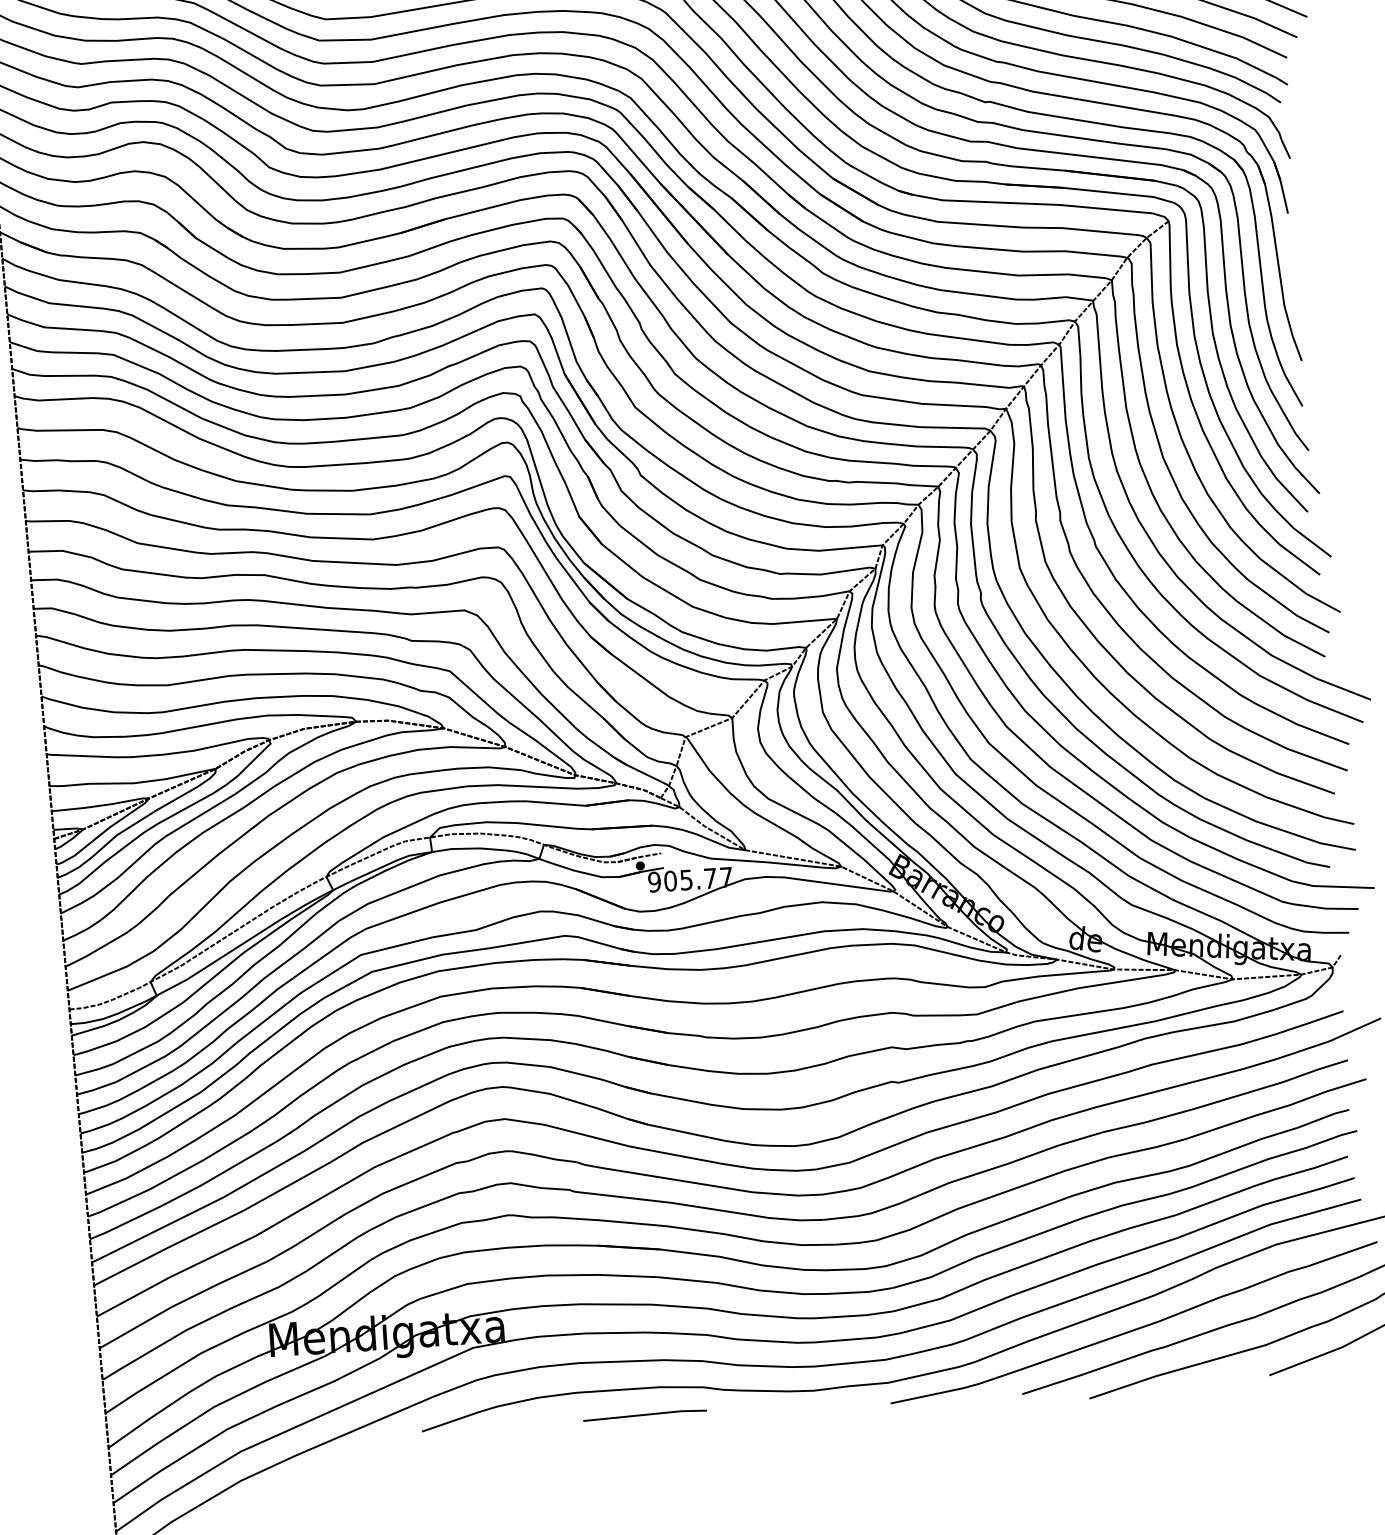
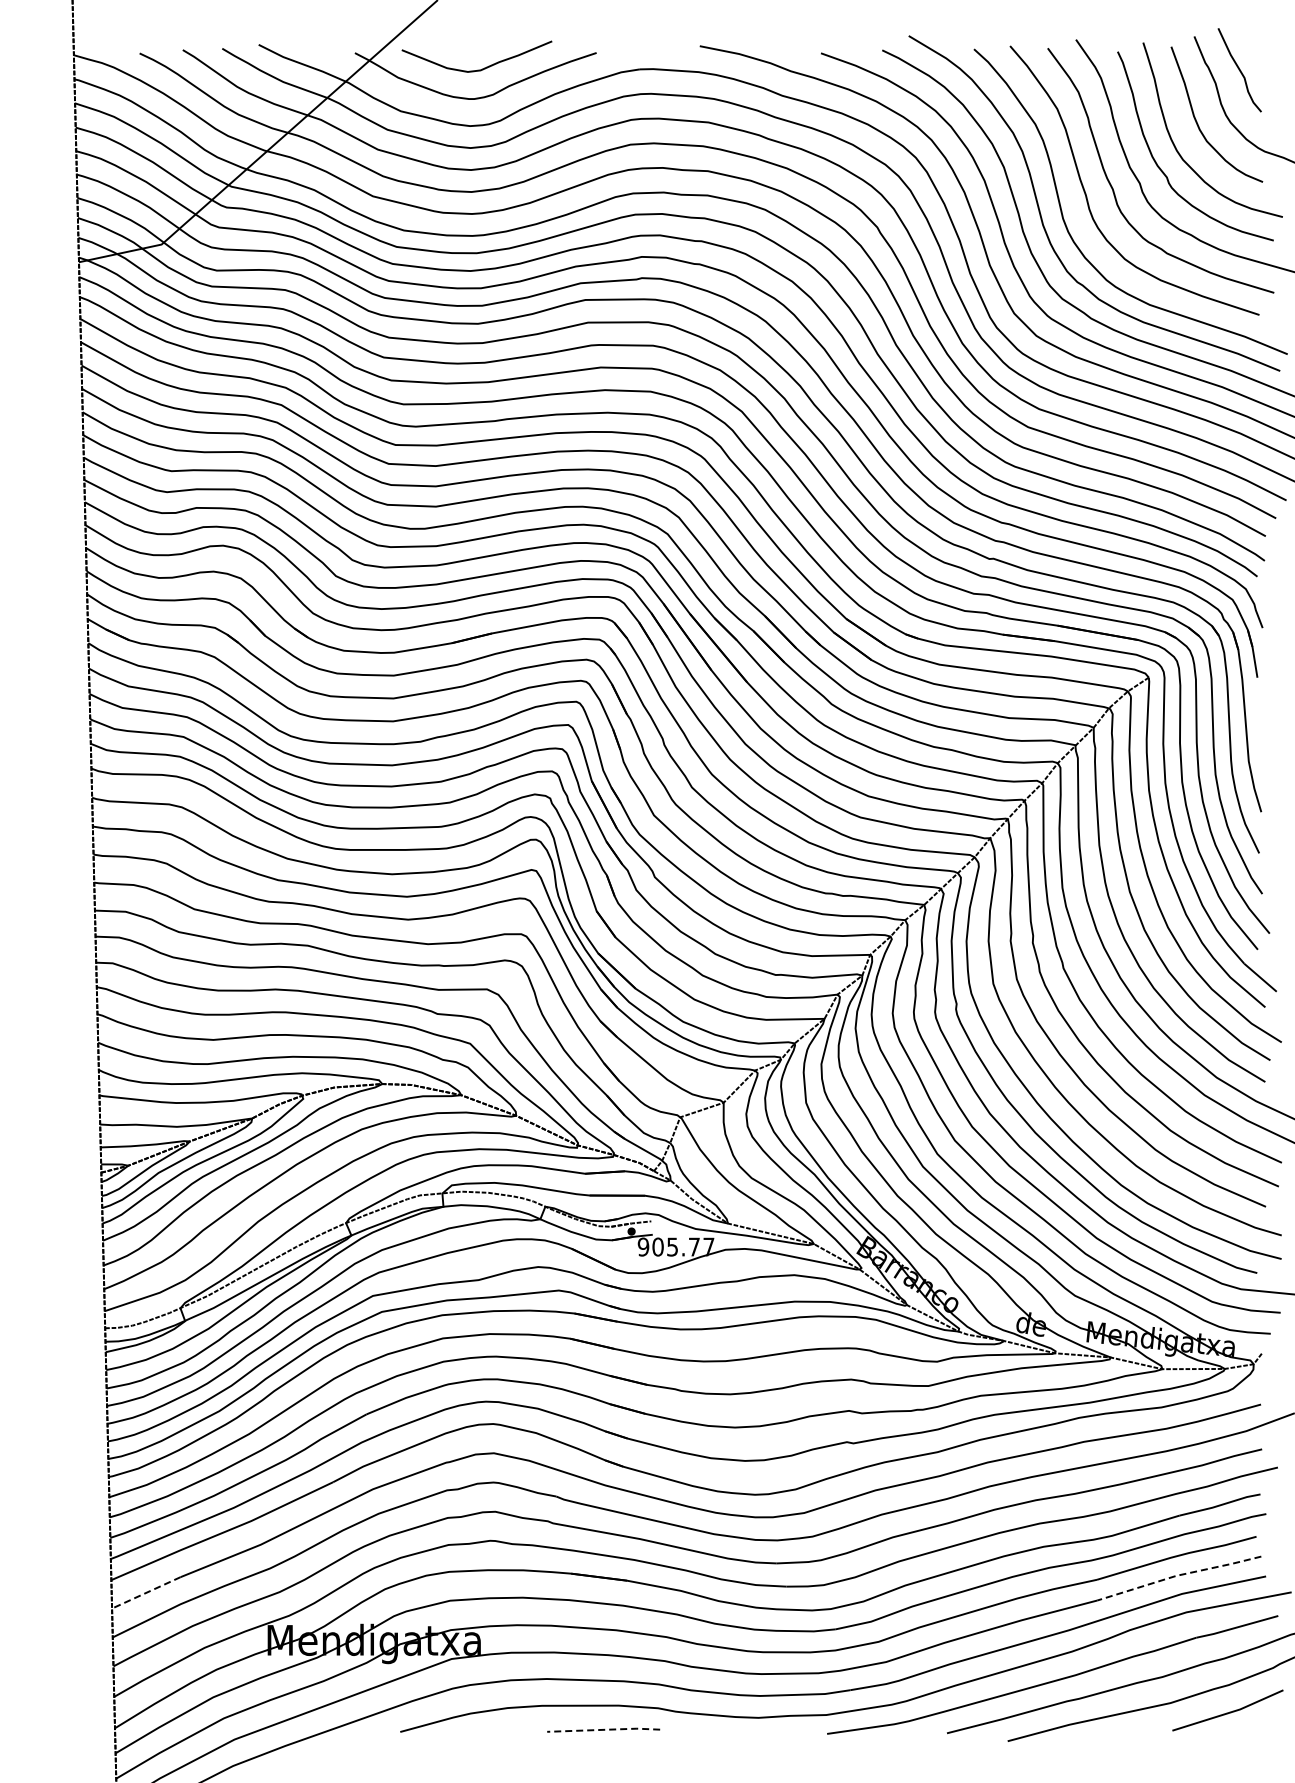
line: (1265, 1204) -> (1178, 1575), solid -> dashed
line: (133, 1296) -> (146, 1592), solid -> dashed
line: (645, 1414) -> (604, 1729), solid -> dashed

